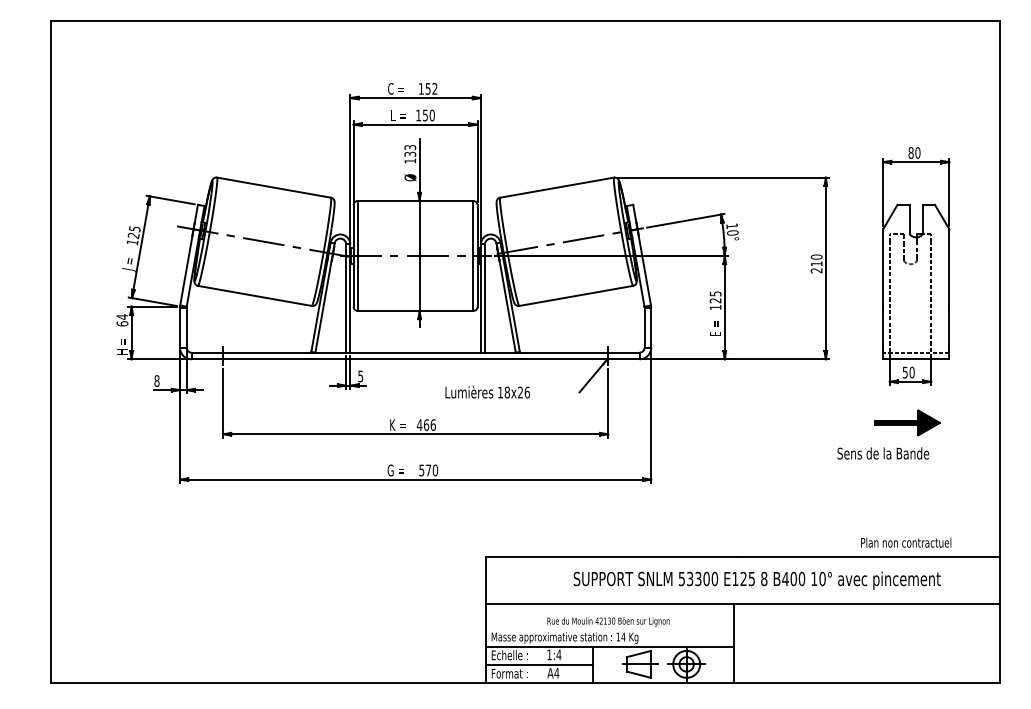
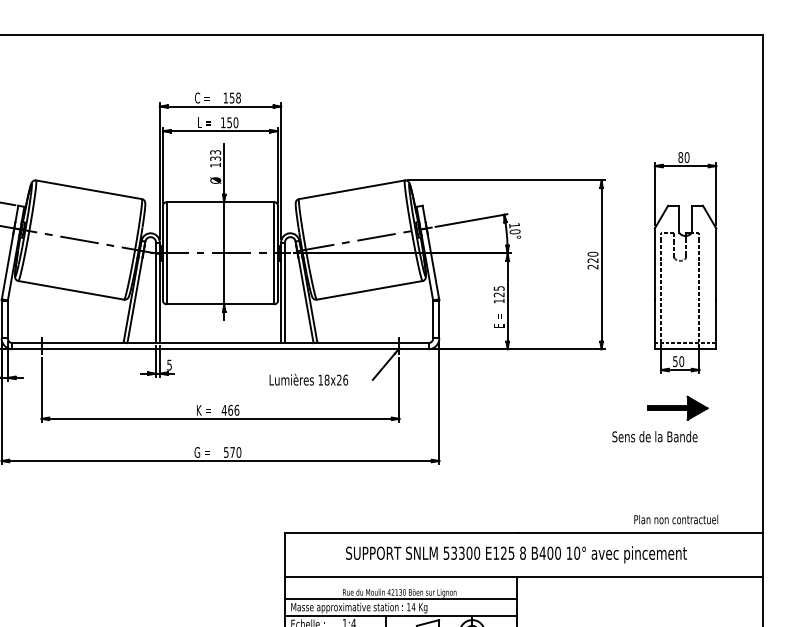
text: (434, 88) -> (238, 97), 152 -> 158
text: (816, 263) -> (592, 260), 210 -> 220
text: (487, 391) -> (308, 379), moved
text: (756, 580) -> (515, 554), moved
line: (609, 628) -> (400, 599), added

